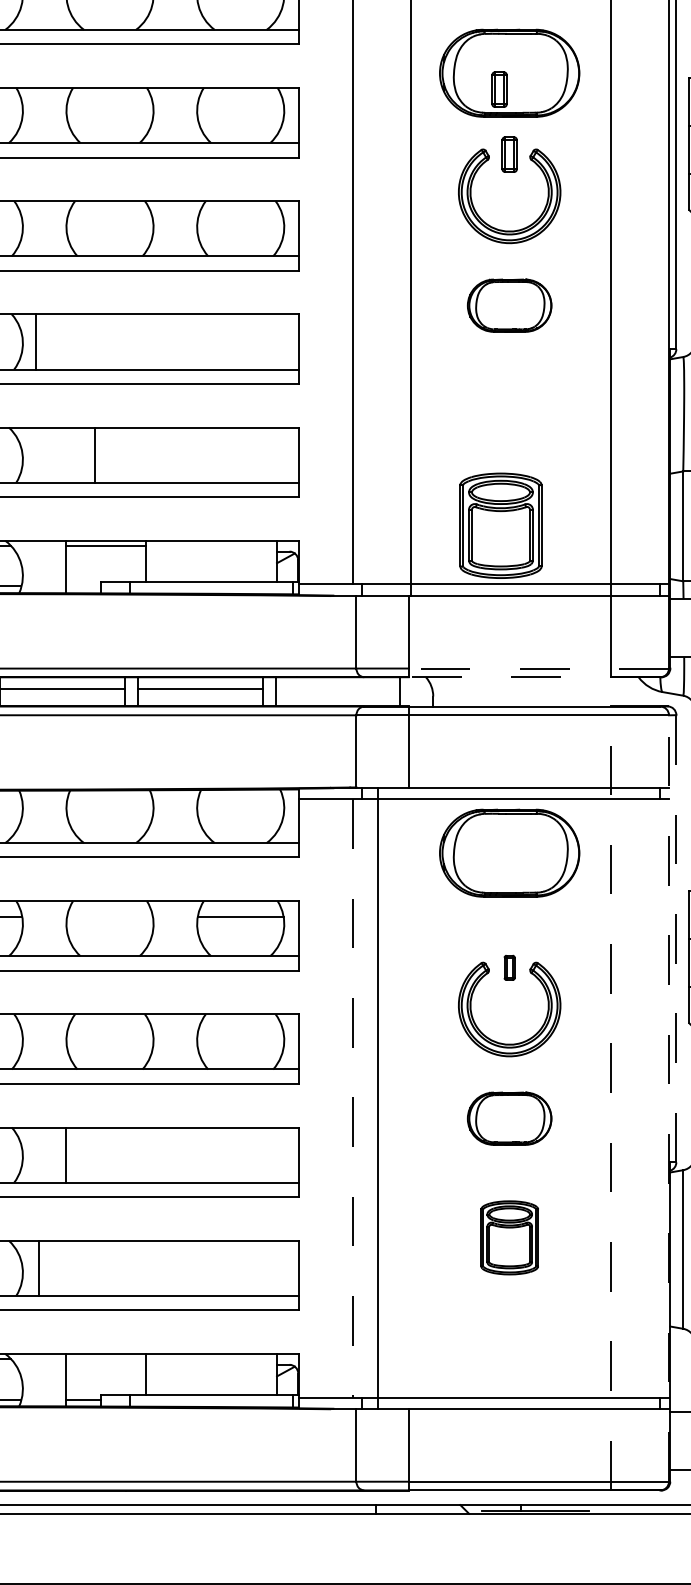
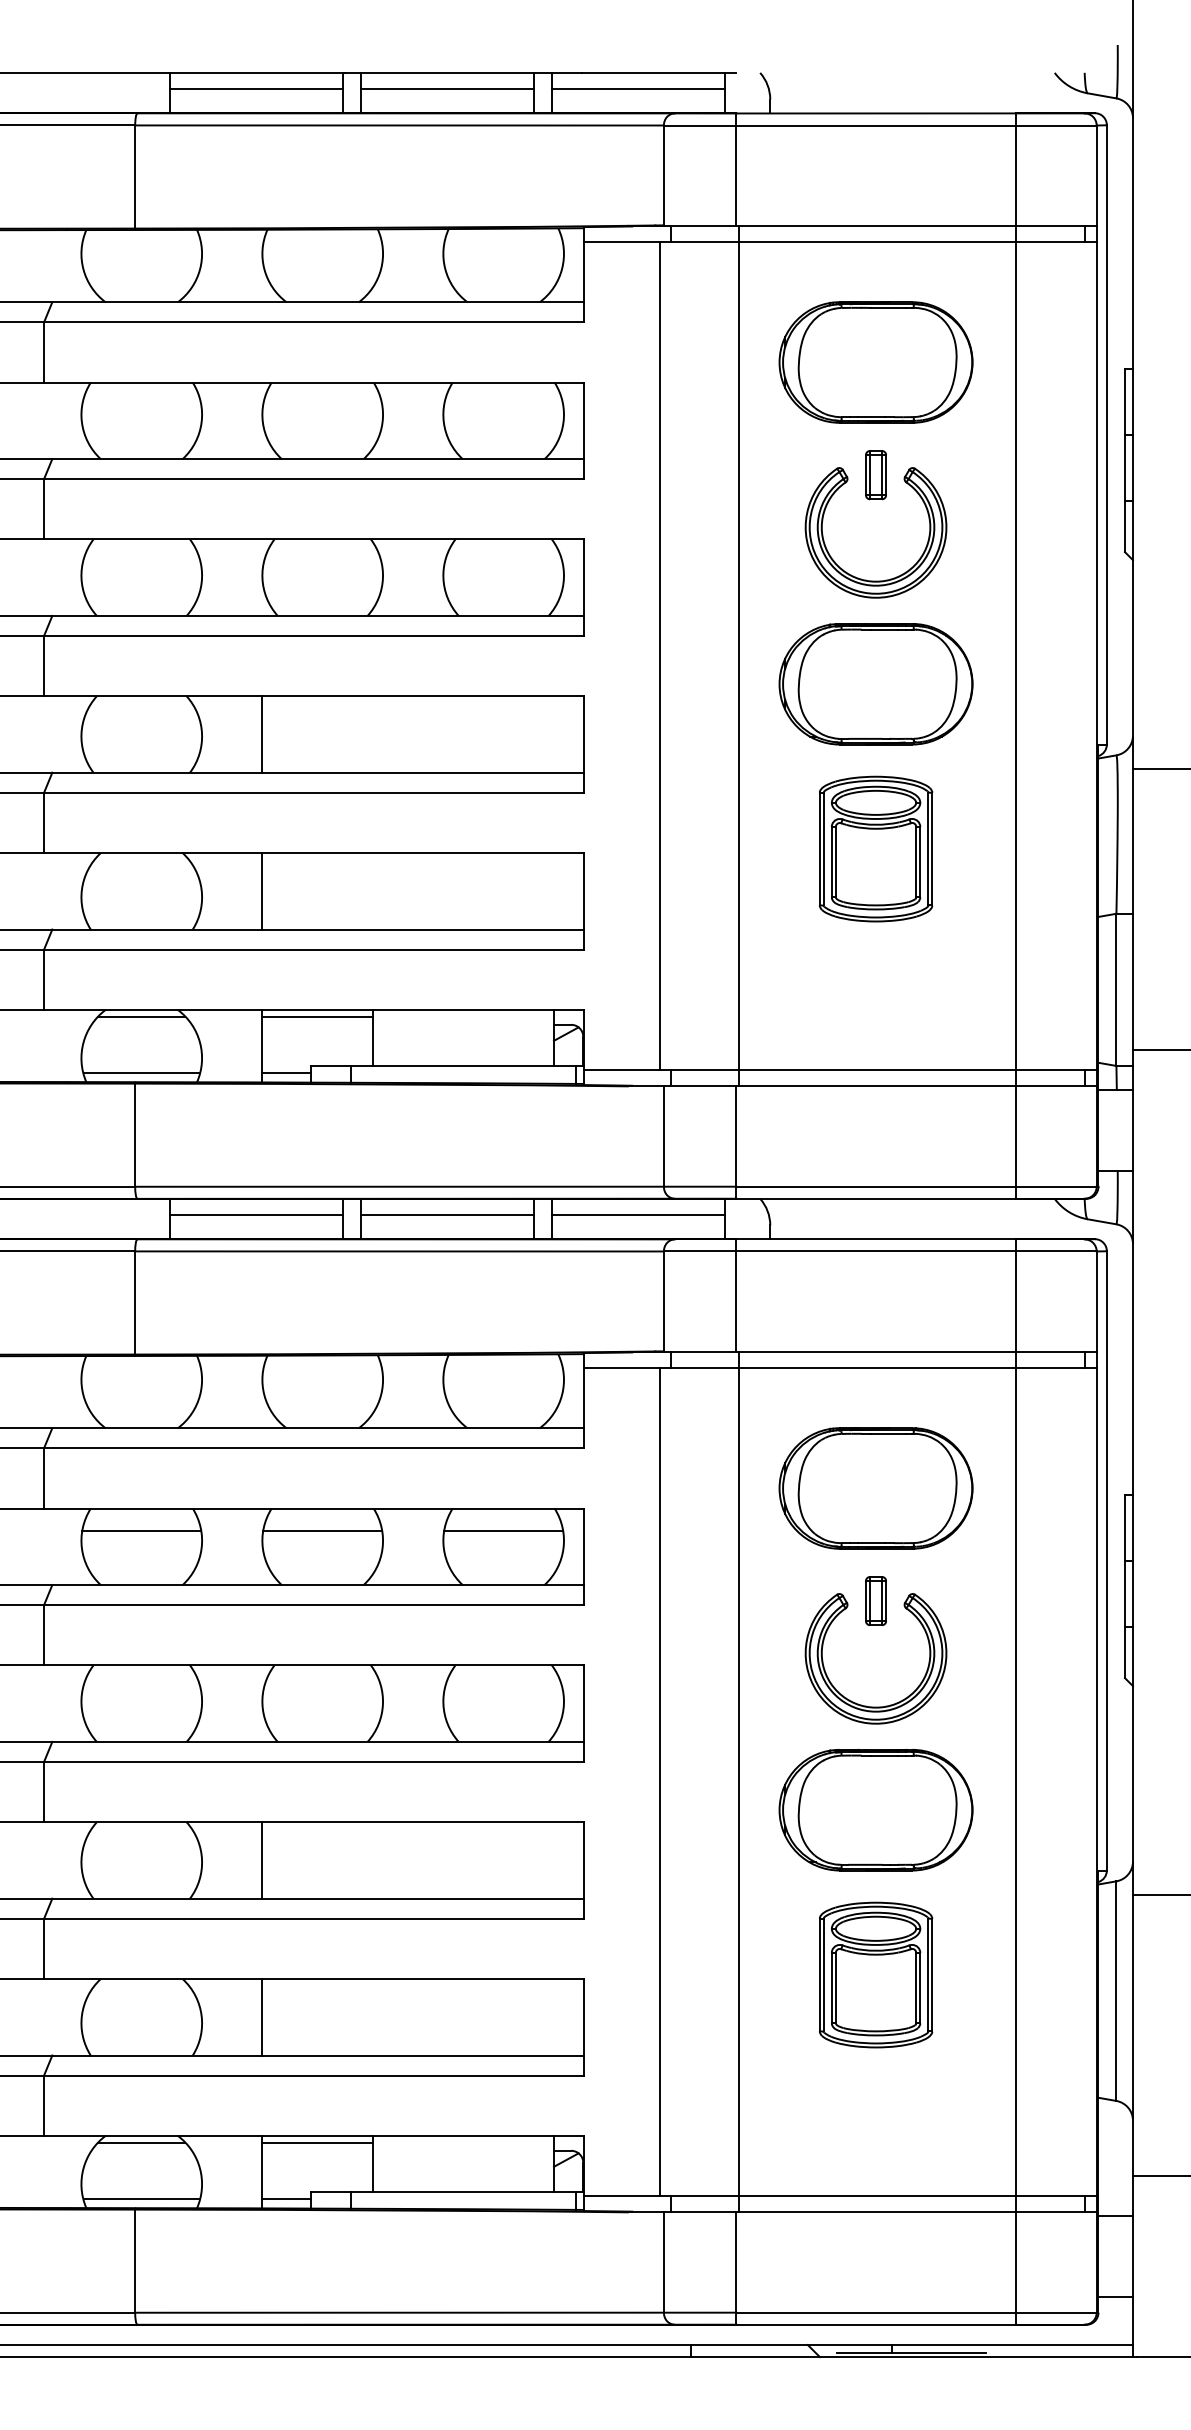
part: (499, 89) -> (861, 385), removed
part: (509, 305) -> (875, 684), size x1.67
line: (36, 341) -> (262, 734), moved
line: (95, 455) -> (262, 891), moved
part: (501, 525) -> (876, 848), moved
line: (83, 586) -> (286, 1073), added
line: (538, 668) -> (916, 1186), dashed -> solid
line: (534, 677) -> (910, 1198), dashed -> solid
line: (338, 688) -> (638, 1214), added
part: (509, 853) -> (875, 1488), moved
line: (109, 916) -> (322, 1530), added
line: (676, 938) -> (1106, 1560), dashed -> solid
part: (509, 968) -> (875, 1601), size x1.43
line: (353, 1098) -> (659, 1782), dashed -> solid
line: (377, 1098) -> (739, 1781), moved
line: (611, 1098) -> (1016, 1782), dashed -> solid
line: (668, 1098) -> (1096, 1782), dashed -> solid
part: (509, 1118) -> (875, 1809), size x1.67
part: (509, 1237) -> (876, 1974), size x1.43
line: (39, 1268) -> (262, 2017), moved
line: (106, 1358) -> (317, 2142), added

